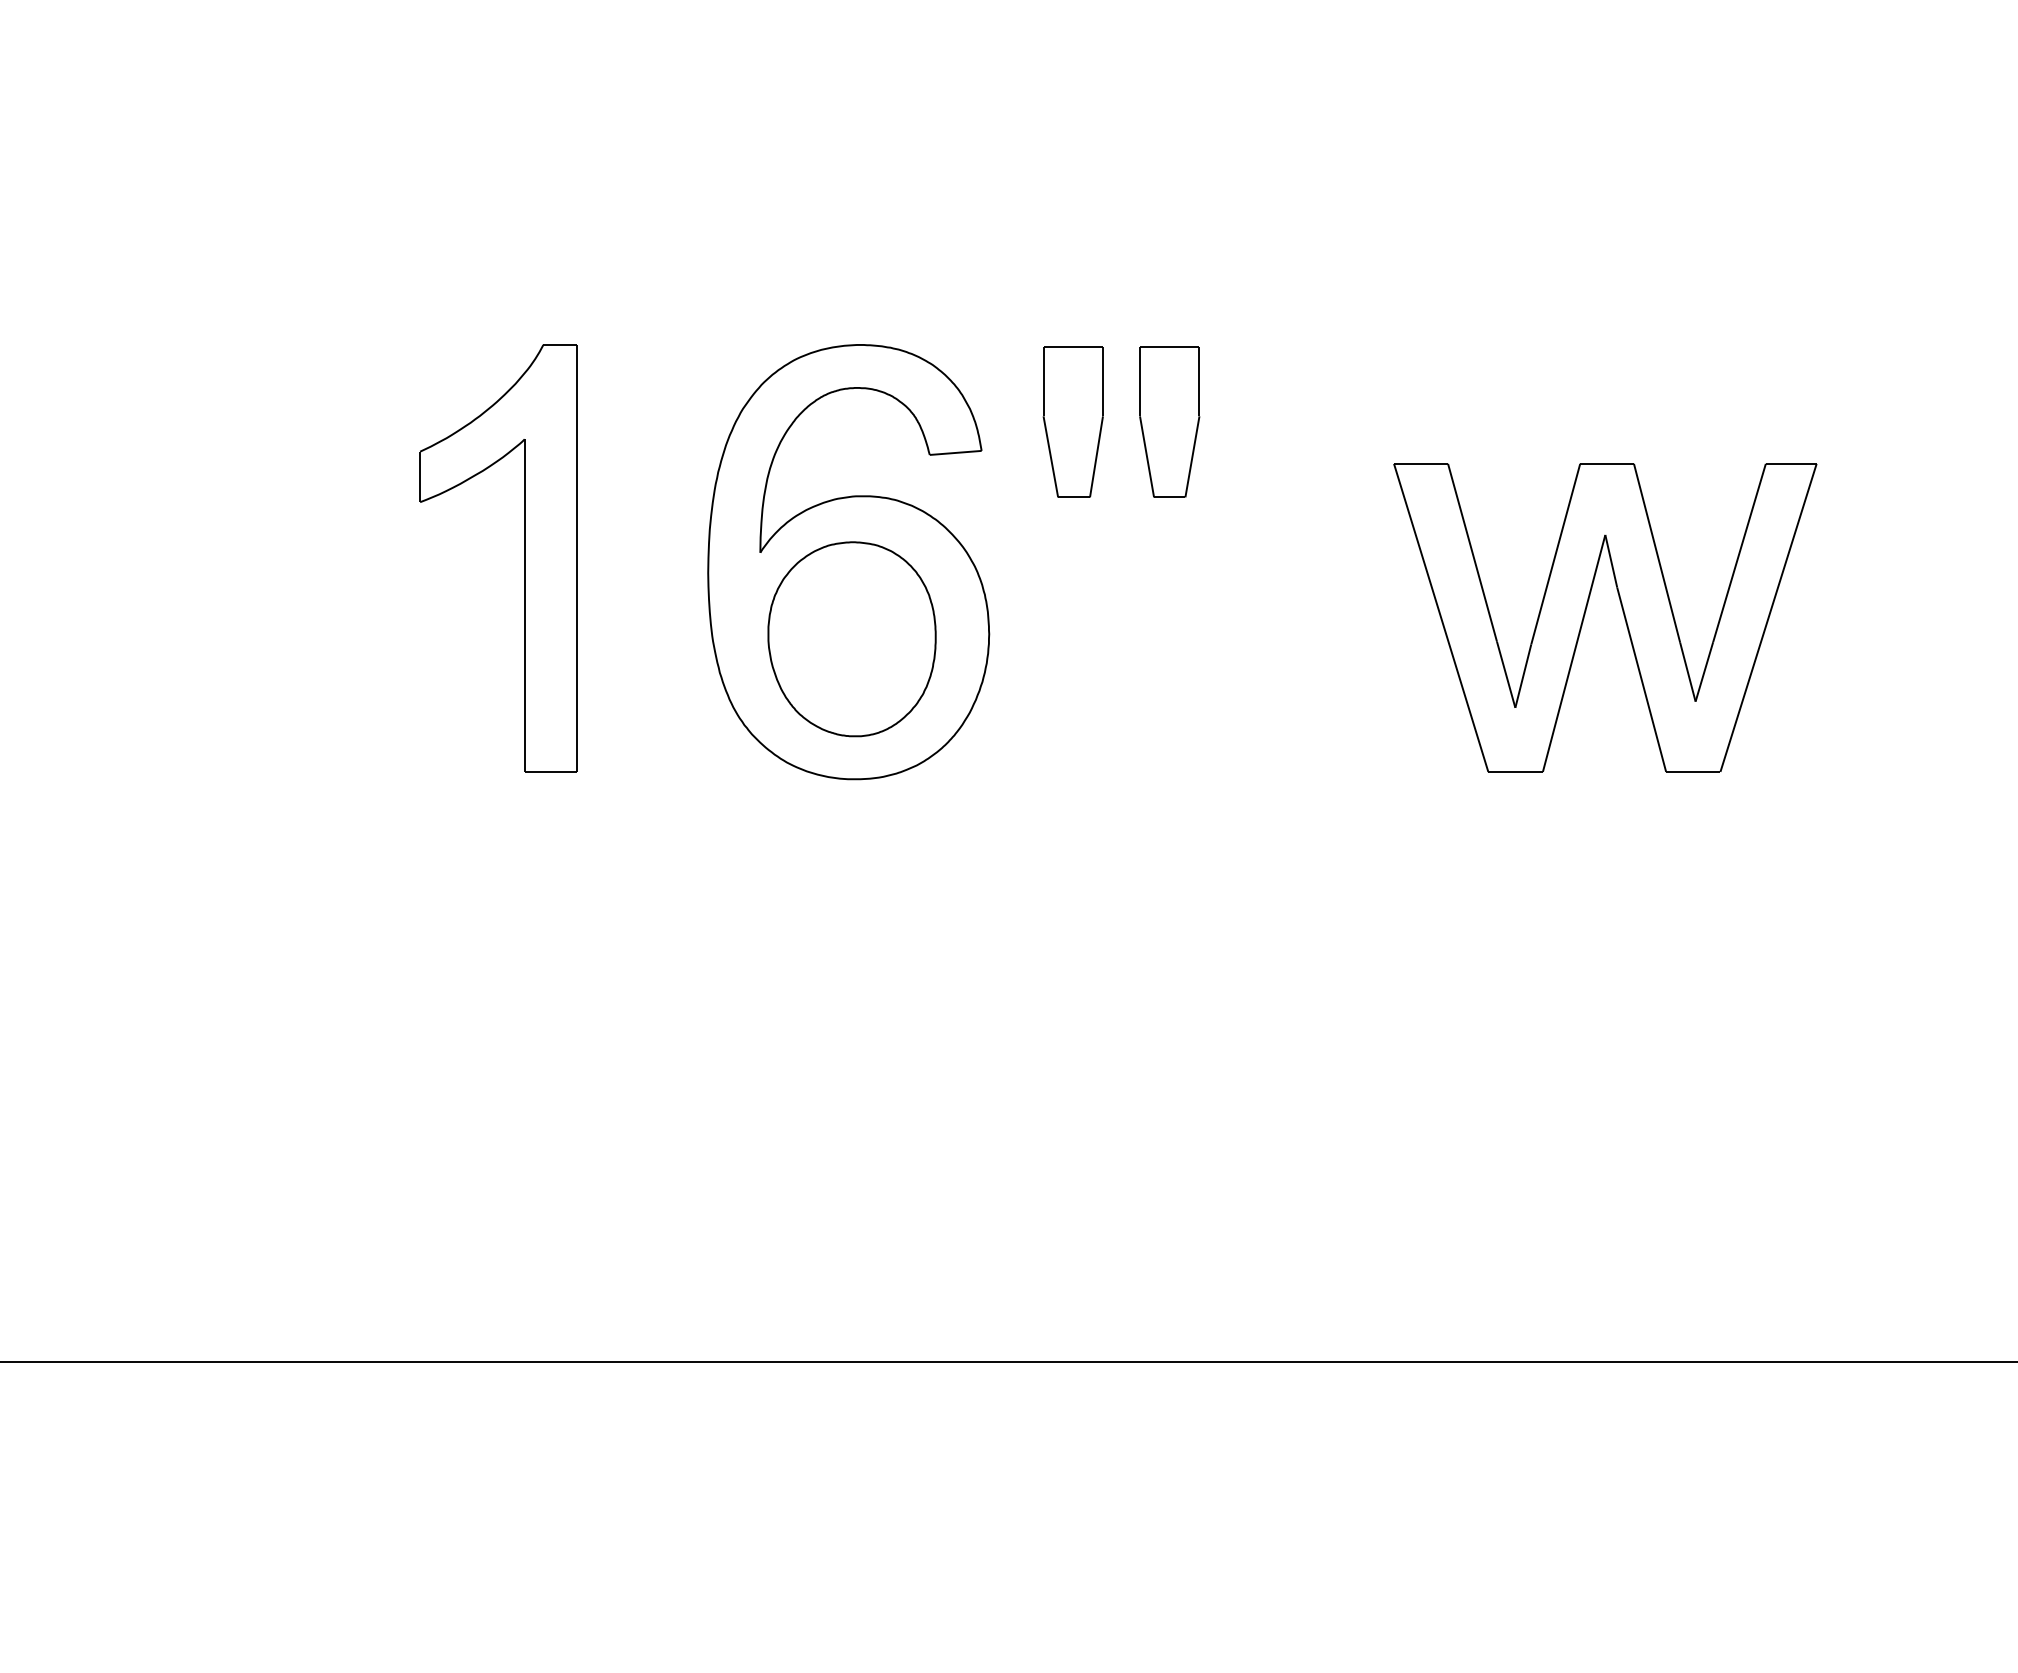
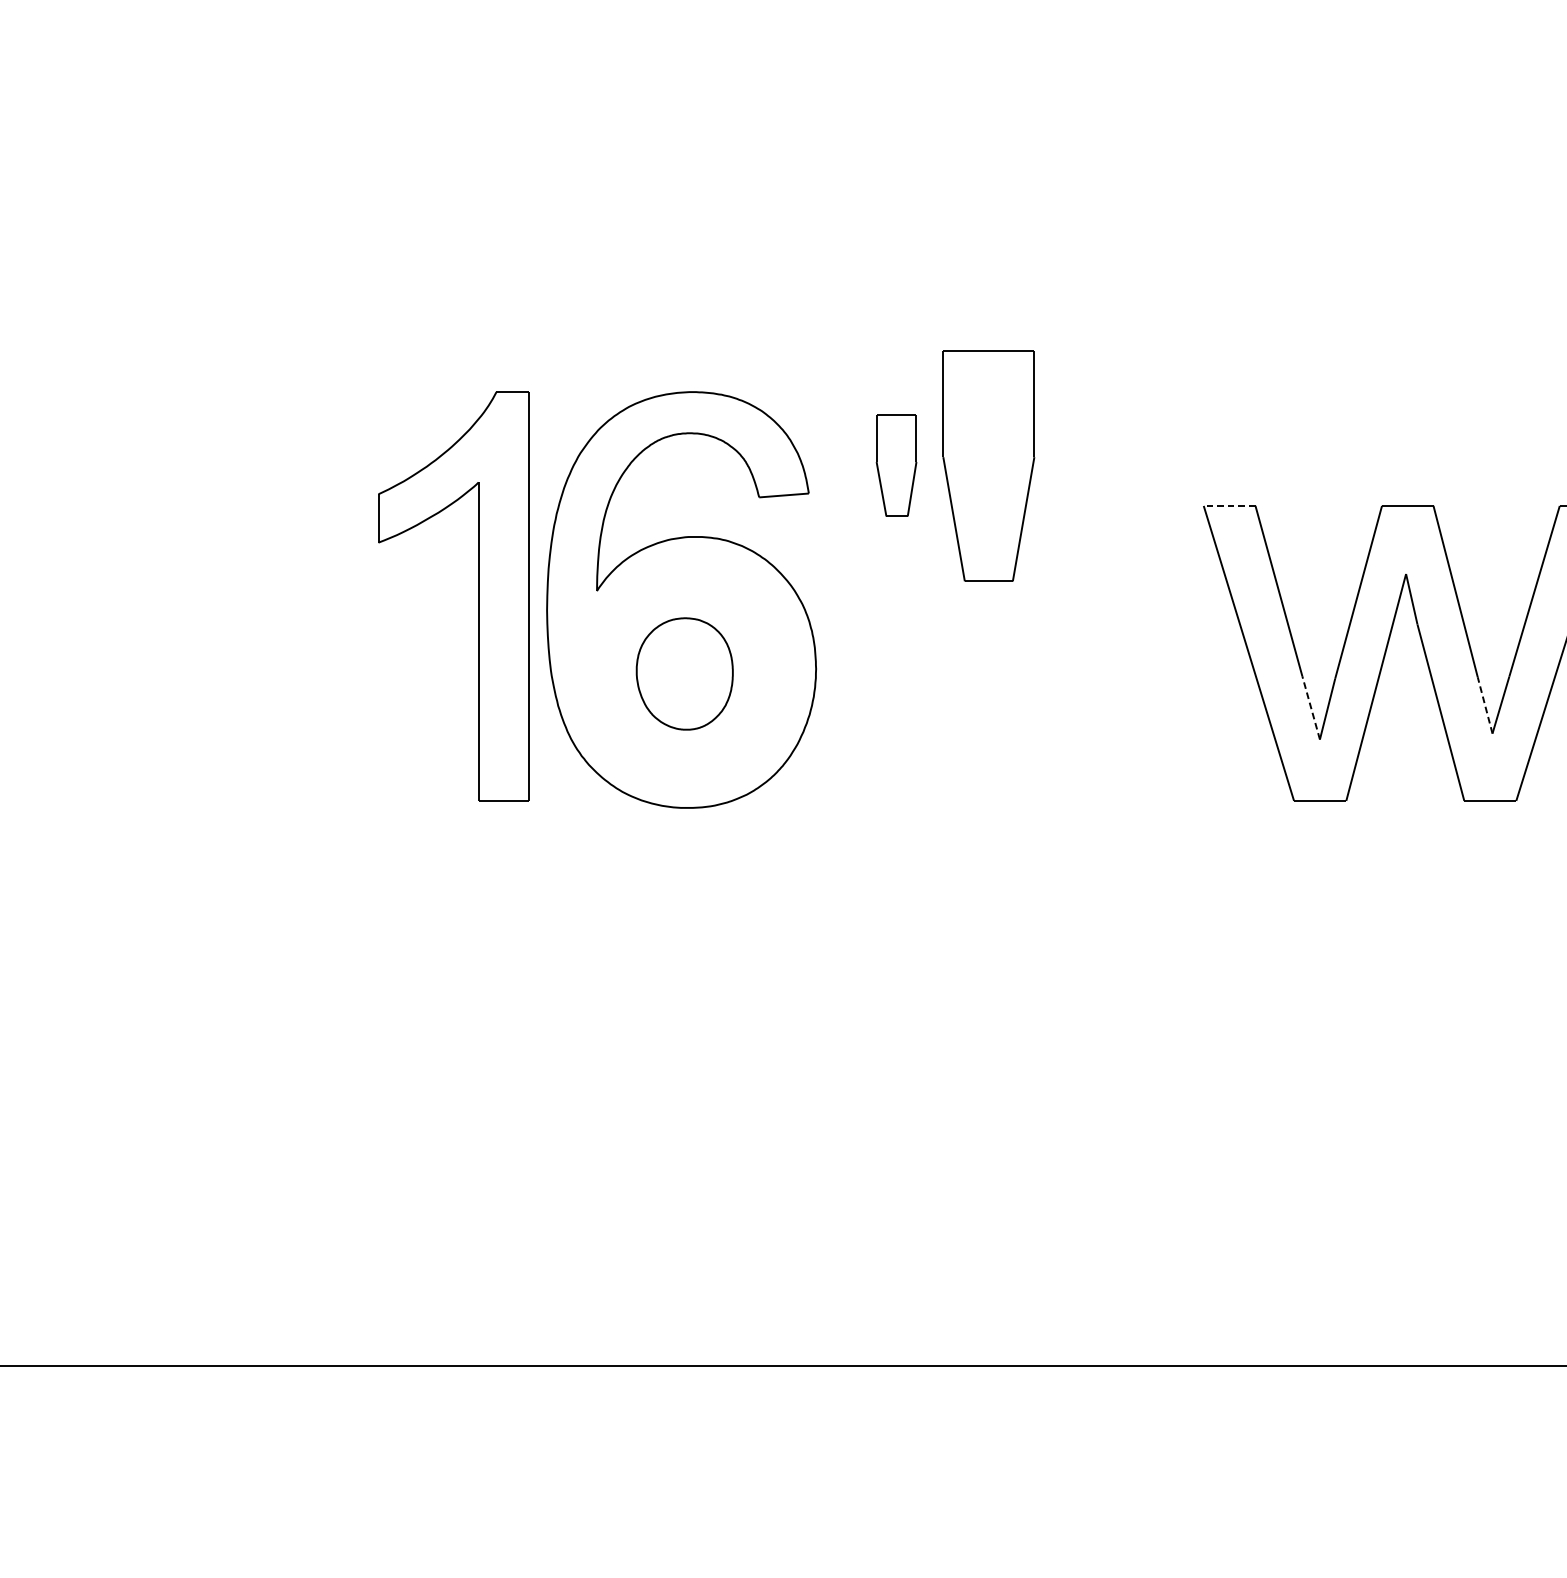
part: (1072, 421) -> (895, 465), size x0.7
part: (1169, 421) -> (988, 465), size x1.6
line: (1420, 463) -> (1229, 505), solid -> dashed
part: (524, 558) -> (478, 596), moved
part: (851, 639) -> (684, 674), size x0.6
line: (1687, 671) -> (1484, 704), solid -> dashed
line: (1506, 674) -> (1311, 707), solid -> dashed

